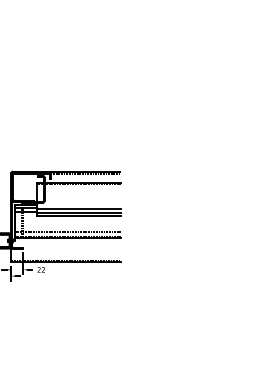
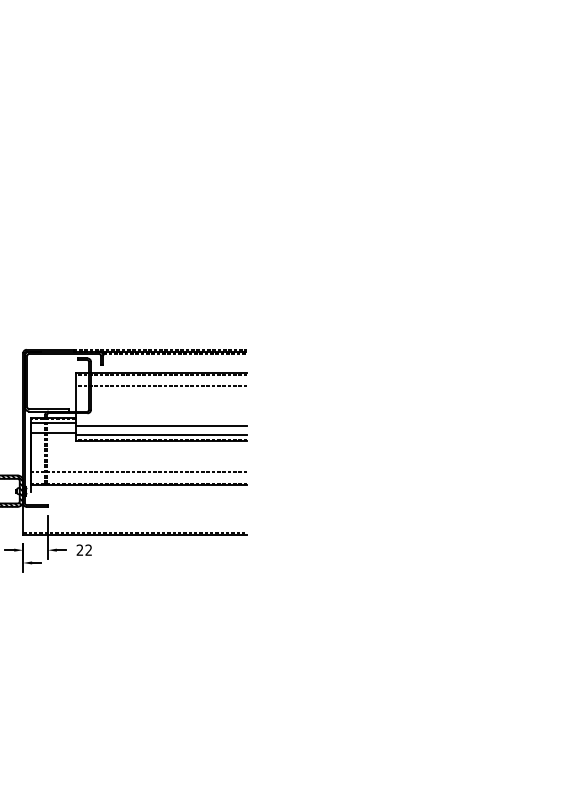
line: (79, 189) -> (162, 386), added

